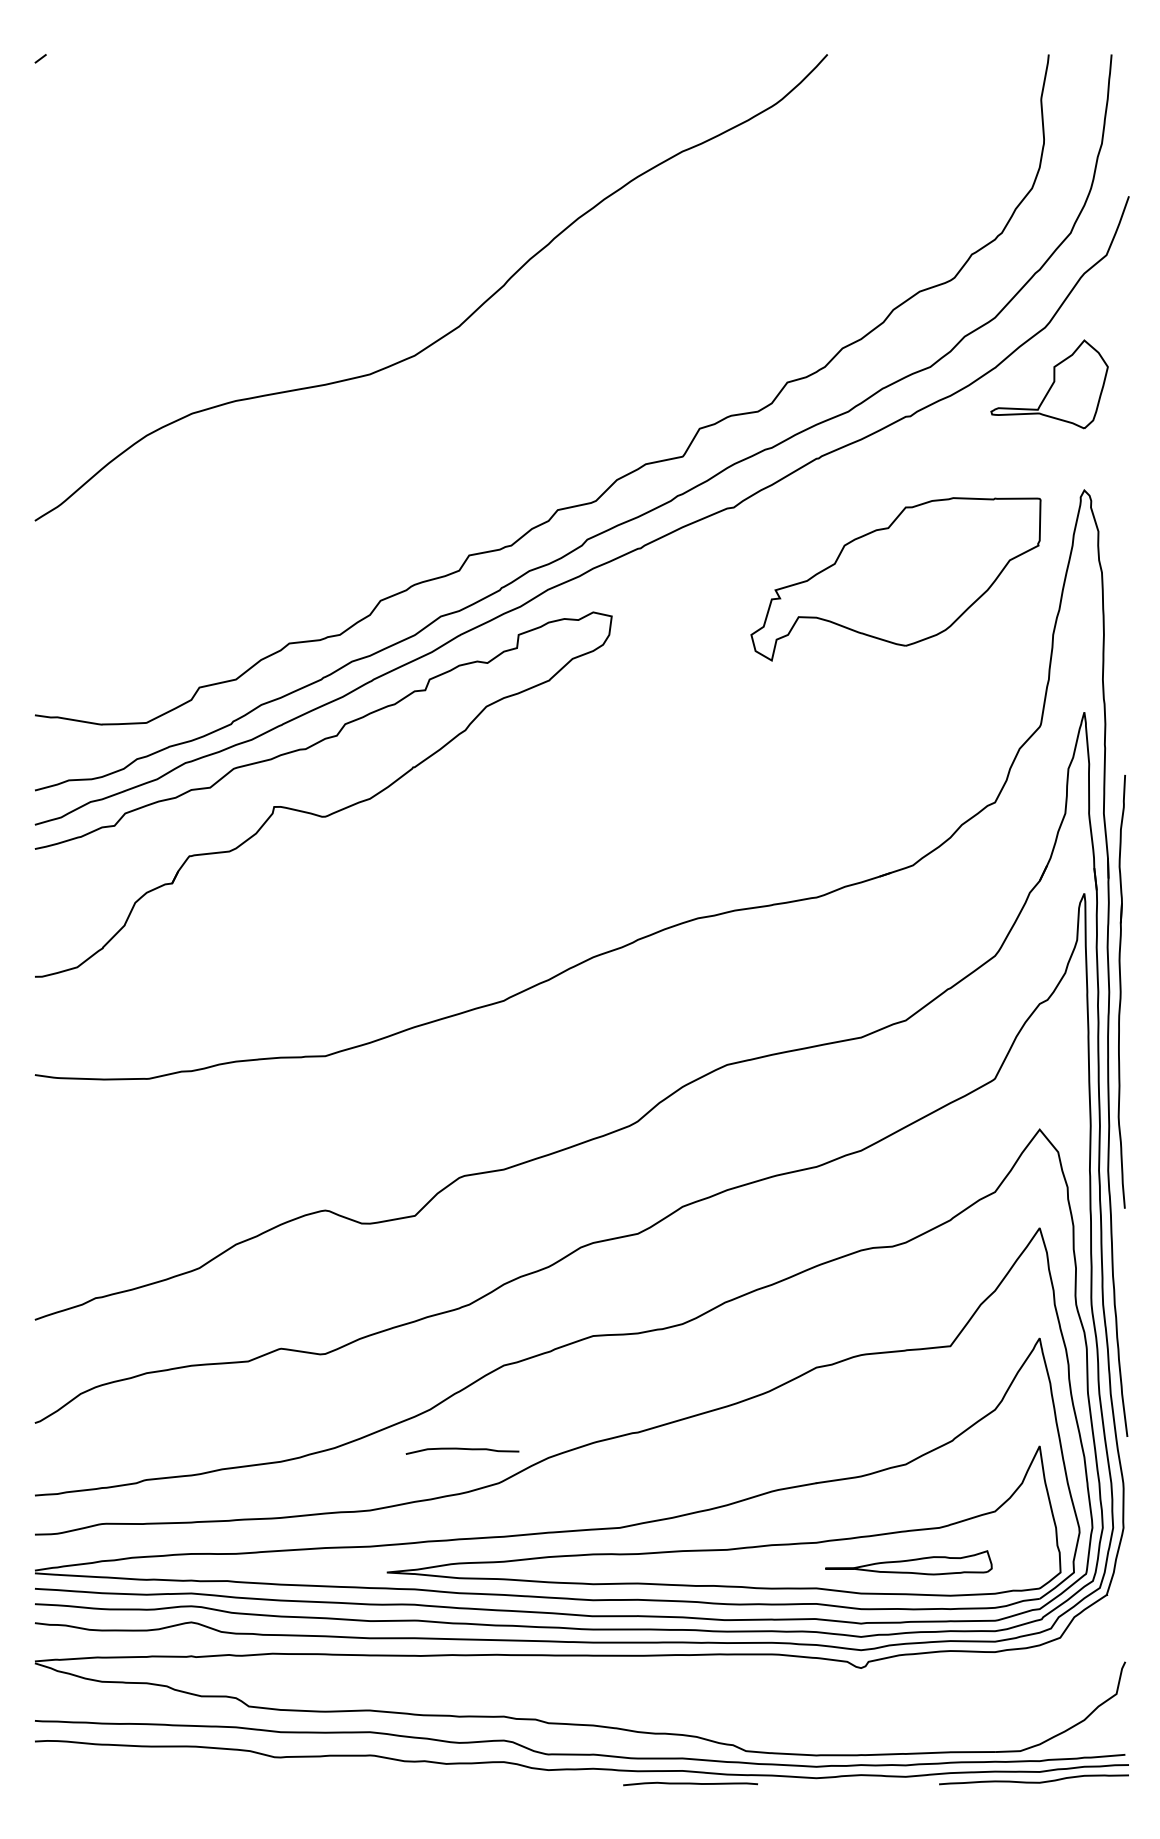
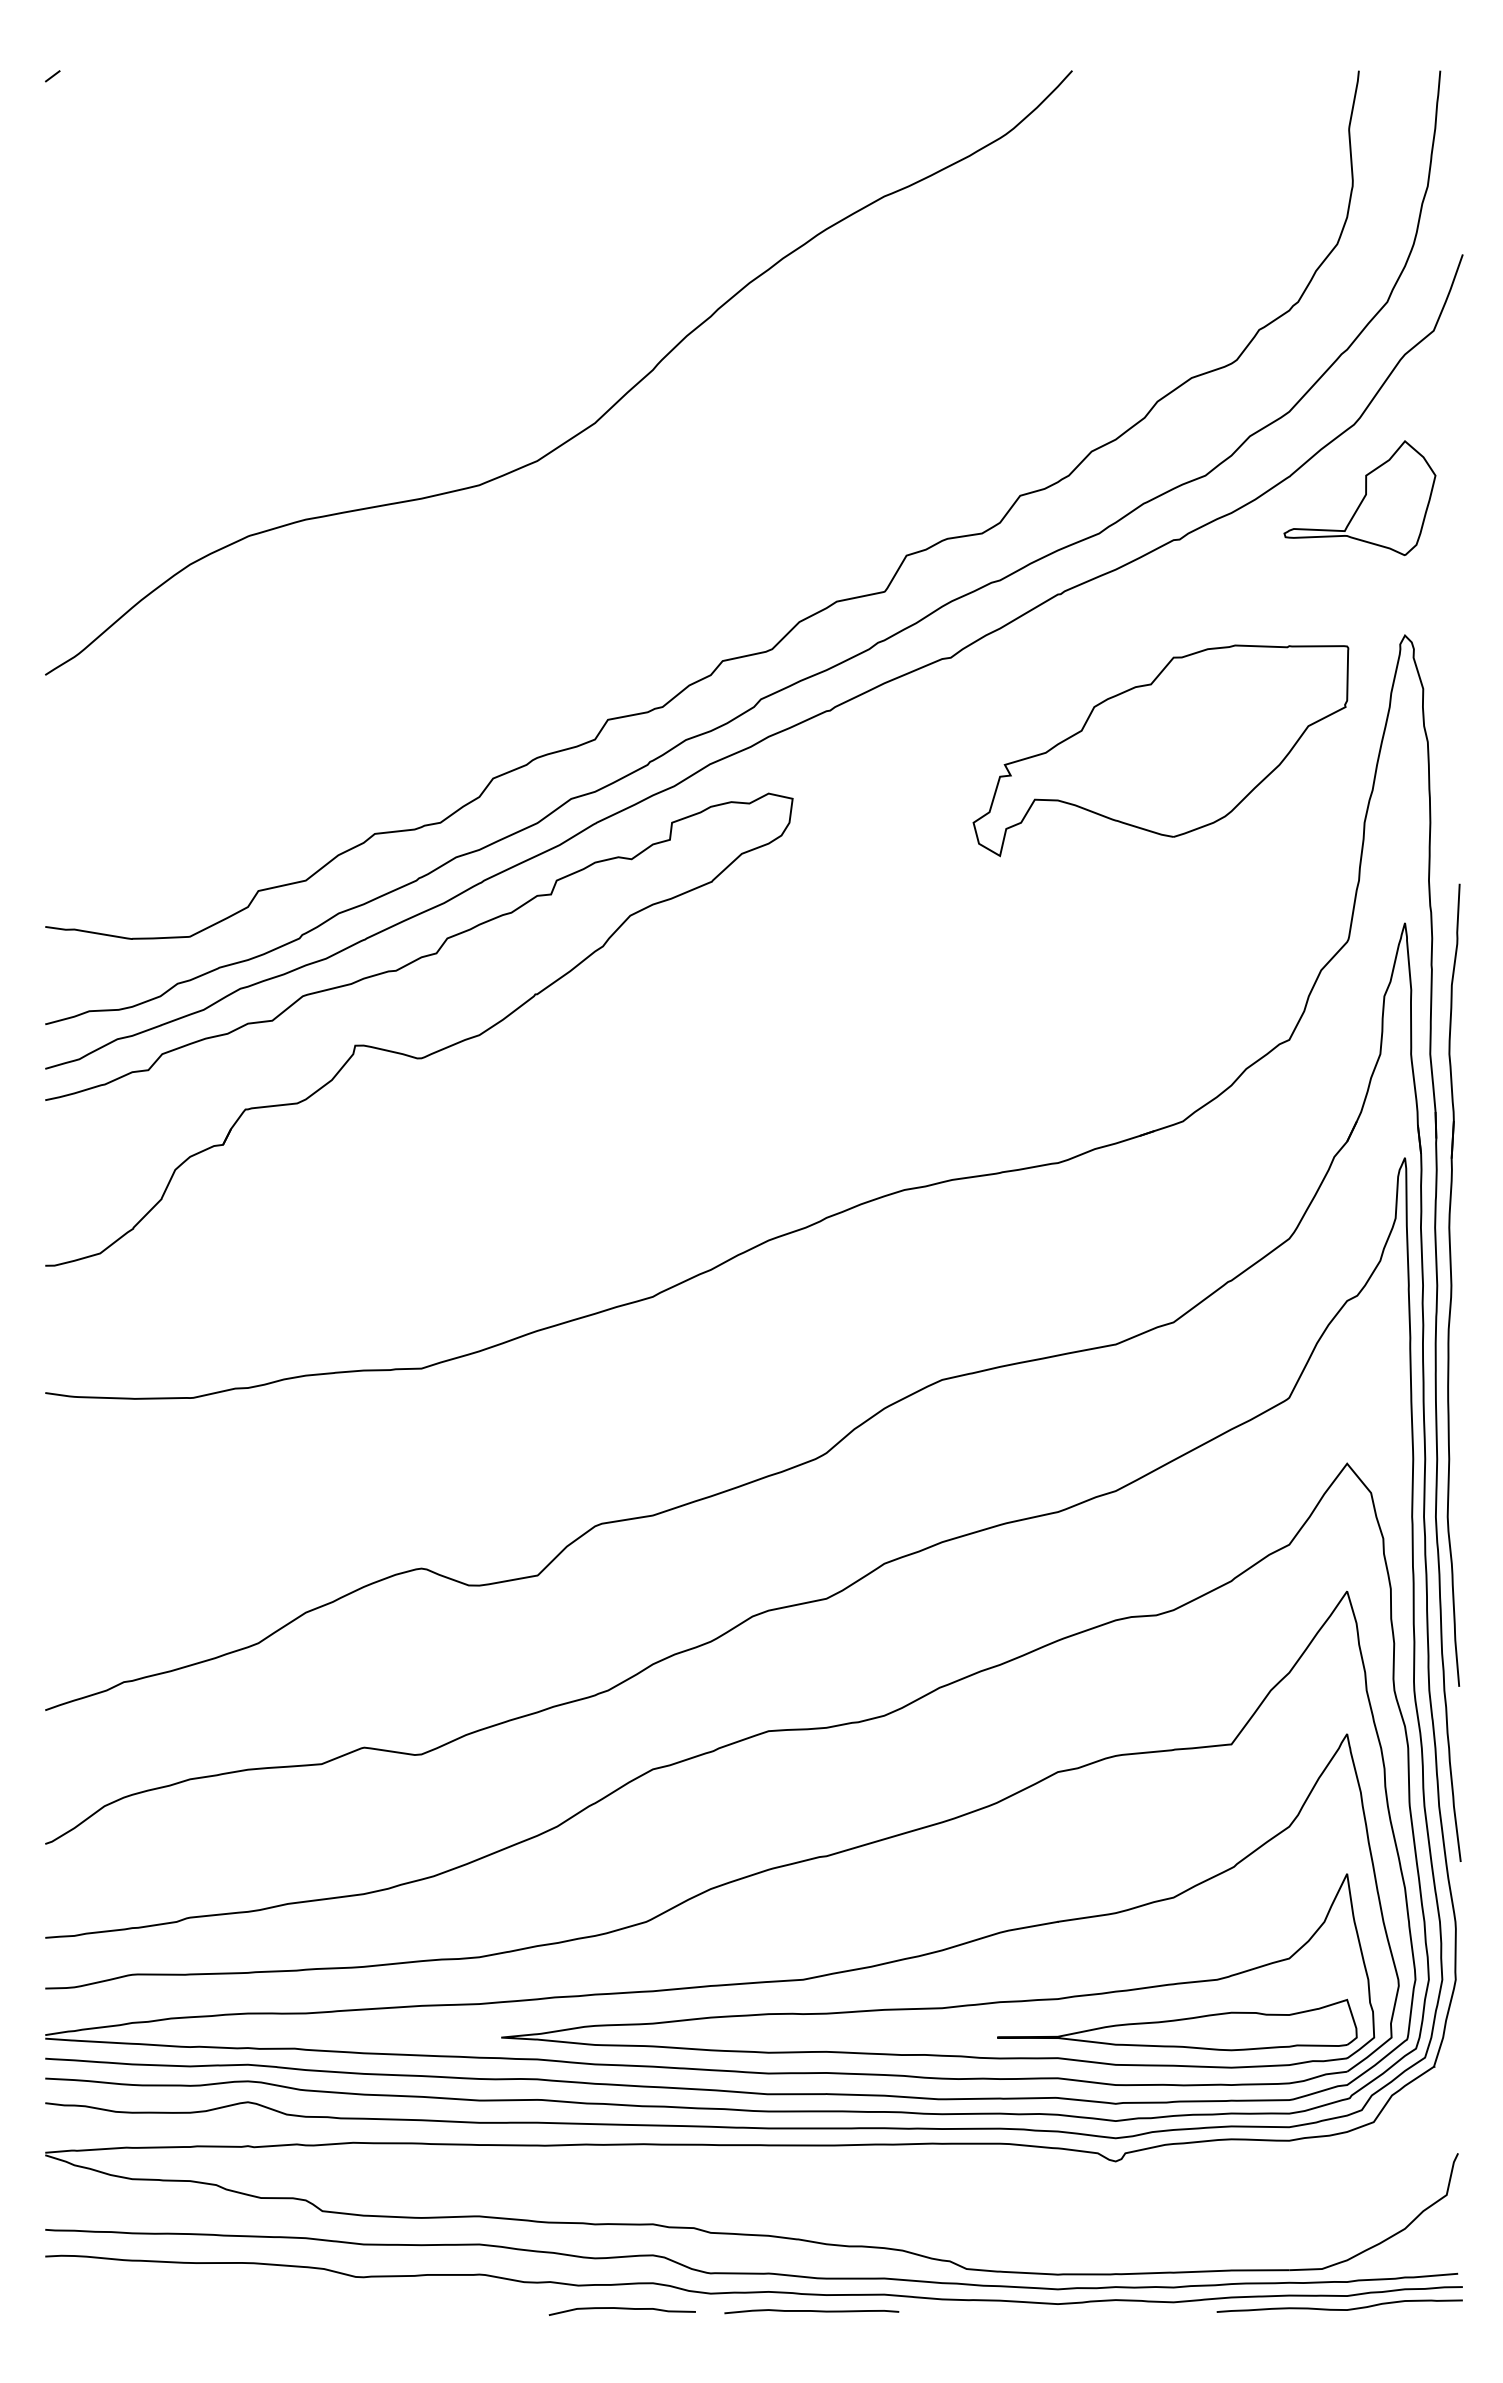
part: (1121, 991) -> (1453, 1284), size x1.43
curve: (461, 1449) -> (621, 2309), moved
part: (908, 1562) -> (1177, 2024), size x1.67
curve: (690, 1783) -> (811, 2311), moved

